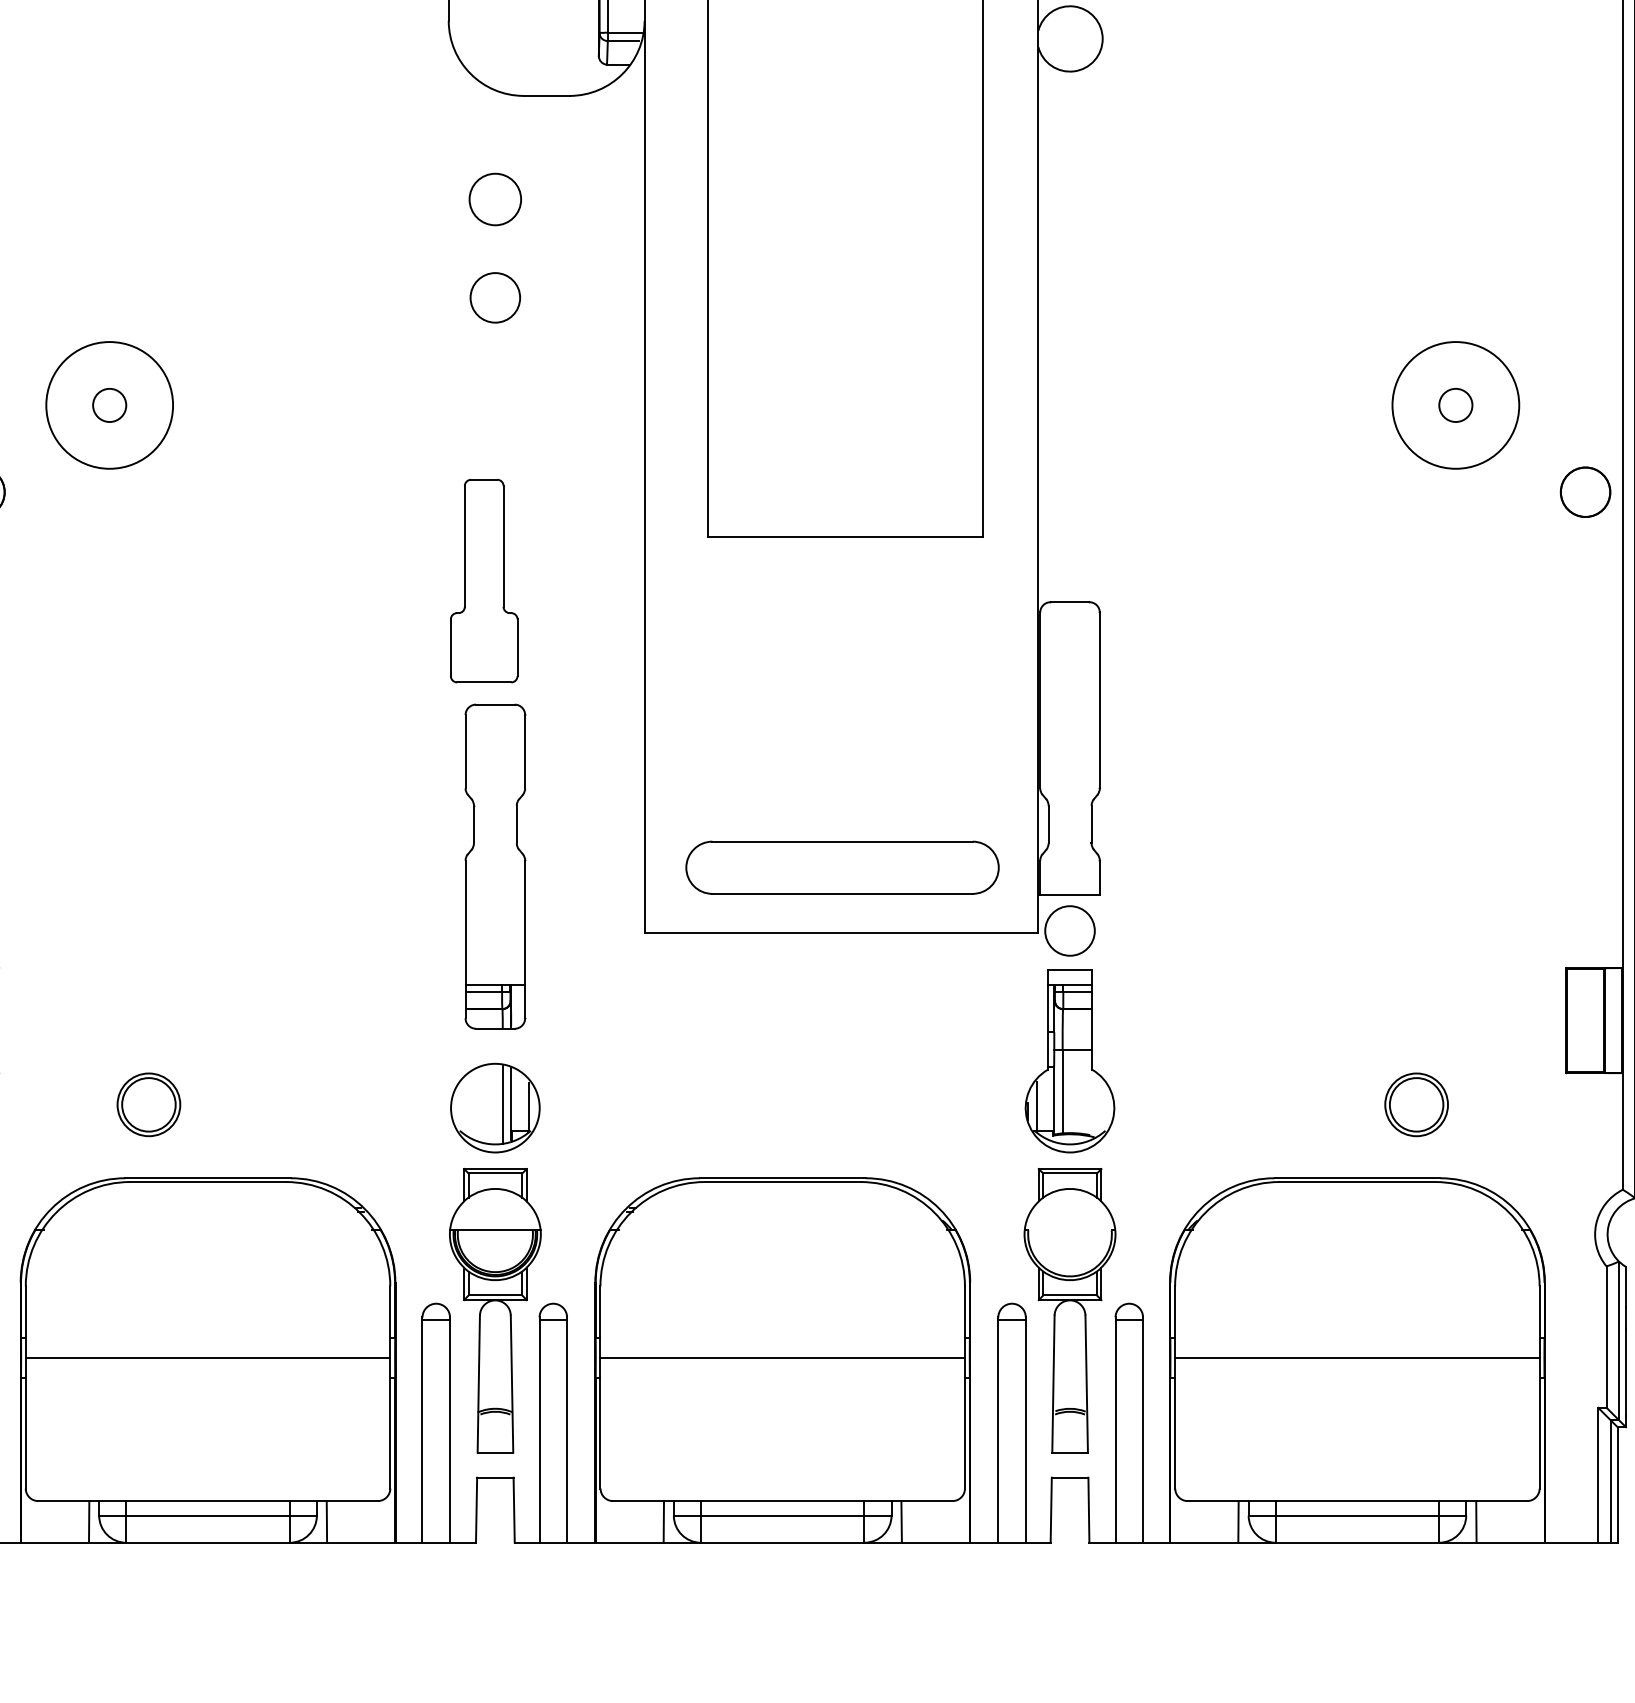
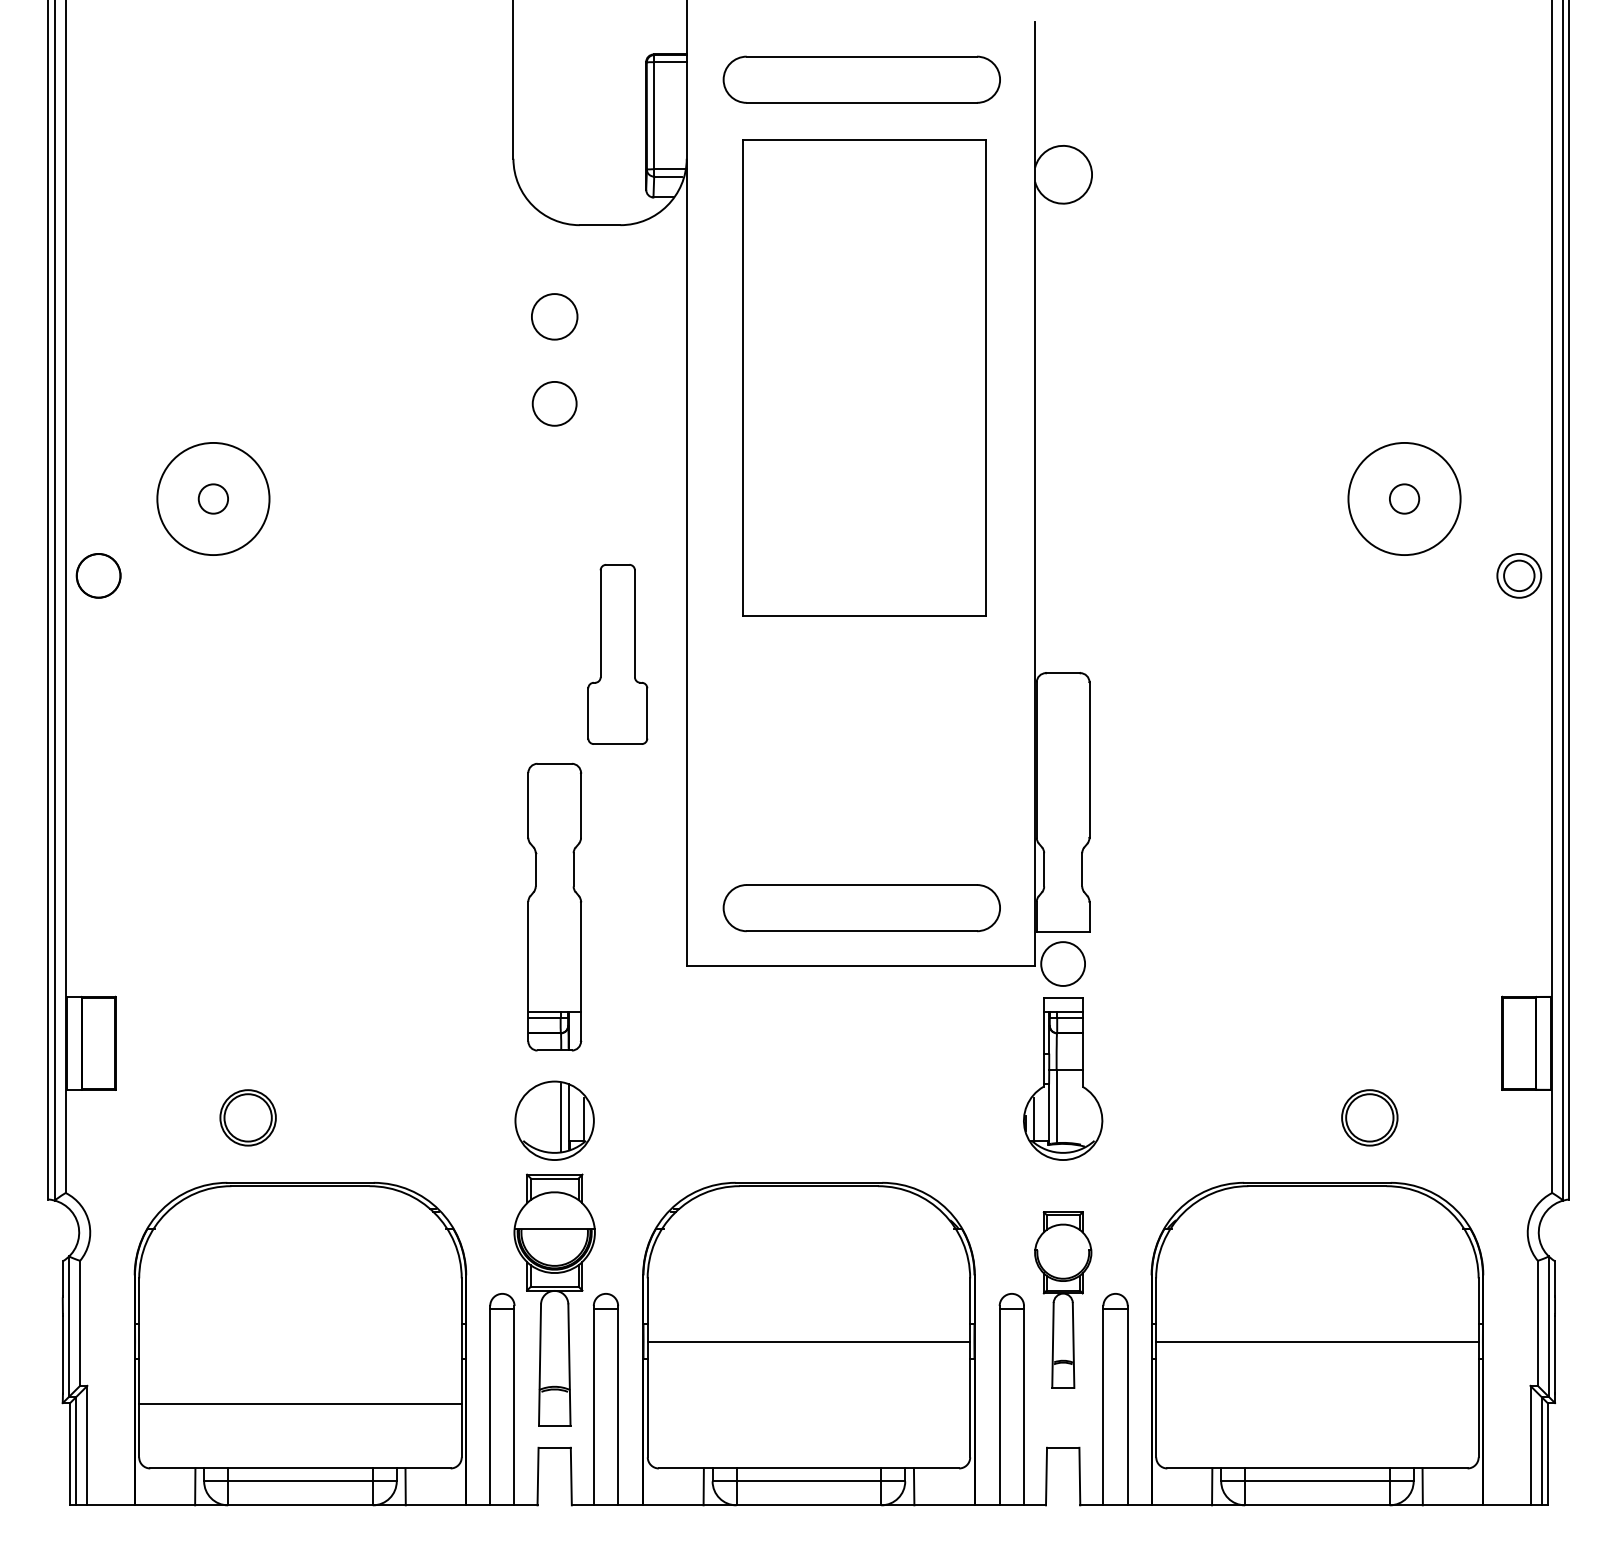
circle: (1585, 491) -> (1519, 575), size x0.7
part: (483, 581) -> (617, 654), moved
part: (1070, 1310) -> (1063, 1299), size x0.7
line: (208, 1357) -> (300, 1403), moved

